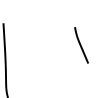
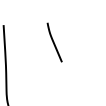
curve: (81, 45) -> (54, 42), moved

